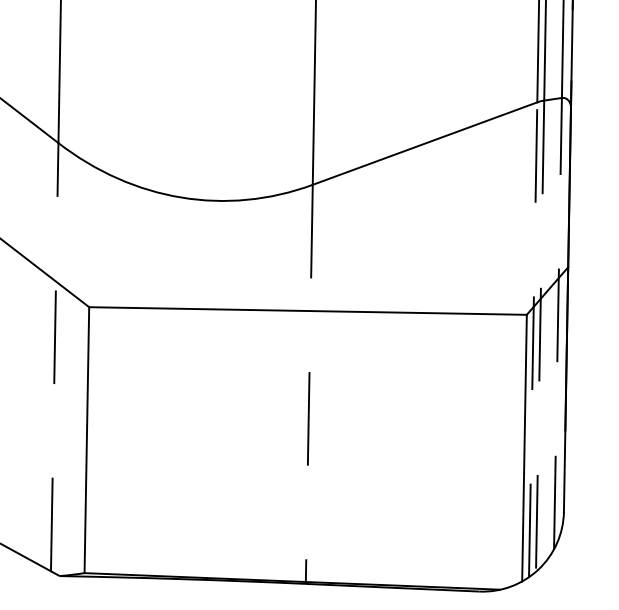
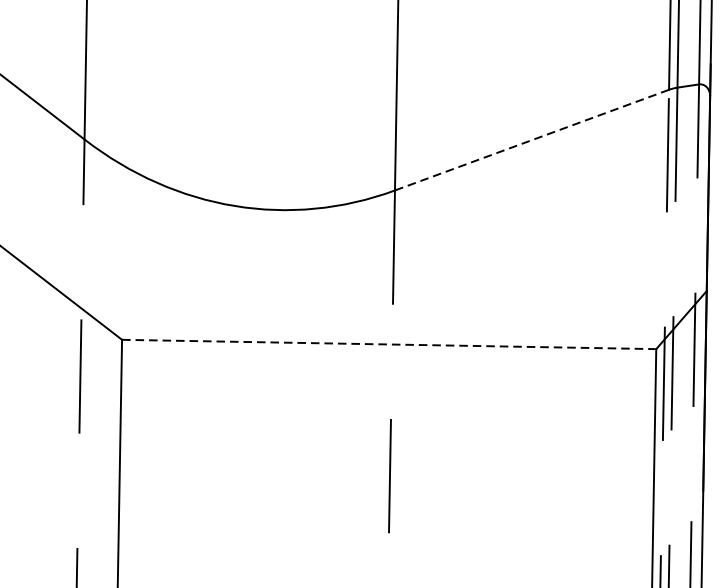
line: (425, 143) -> (532, 140), solid -> dashed
line: (308, 311) -> (389, 345), solid -> dashed

